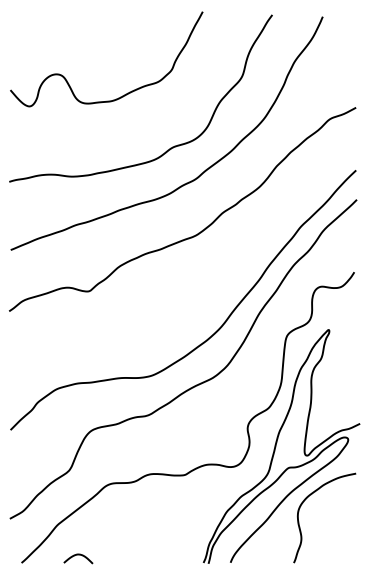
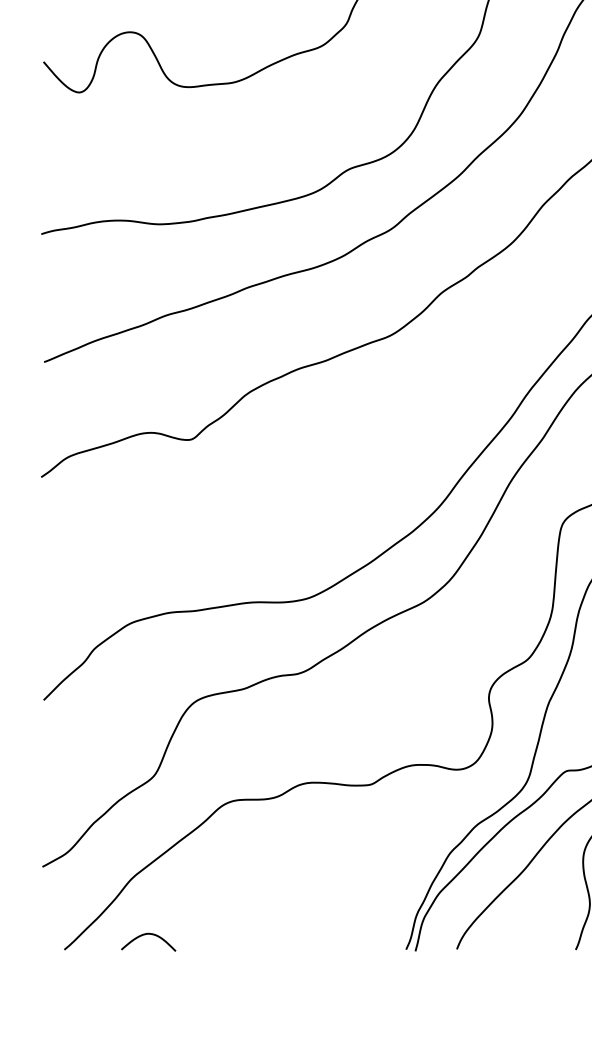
curve: (78, 555) -> (148, 935), moved

